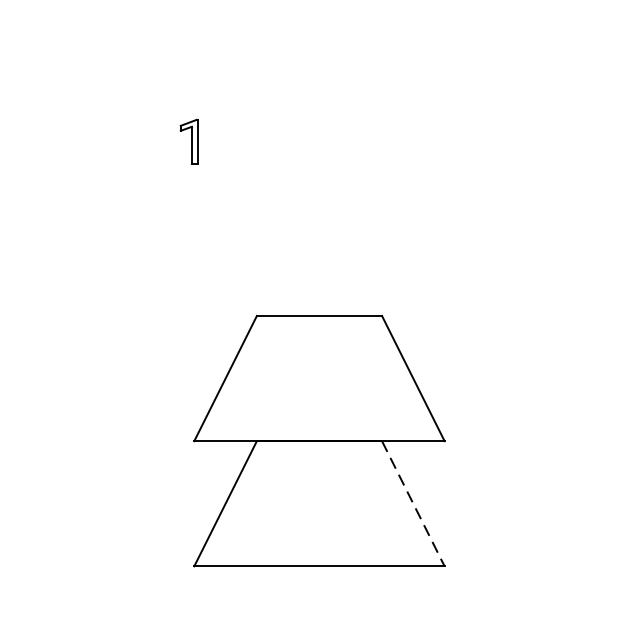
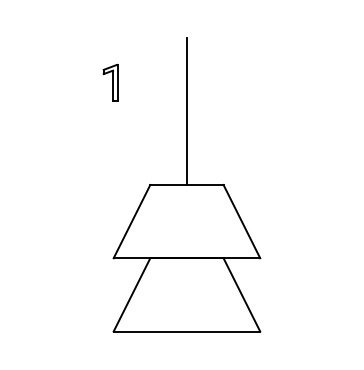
part: (188, 140) -> (110, 82), size x1.43
line: (318, 190) -> (186, 111), added
line: (412, 503) -> (241, 294), dashed -> solid

